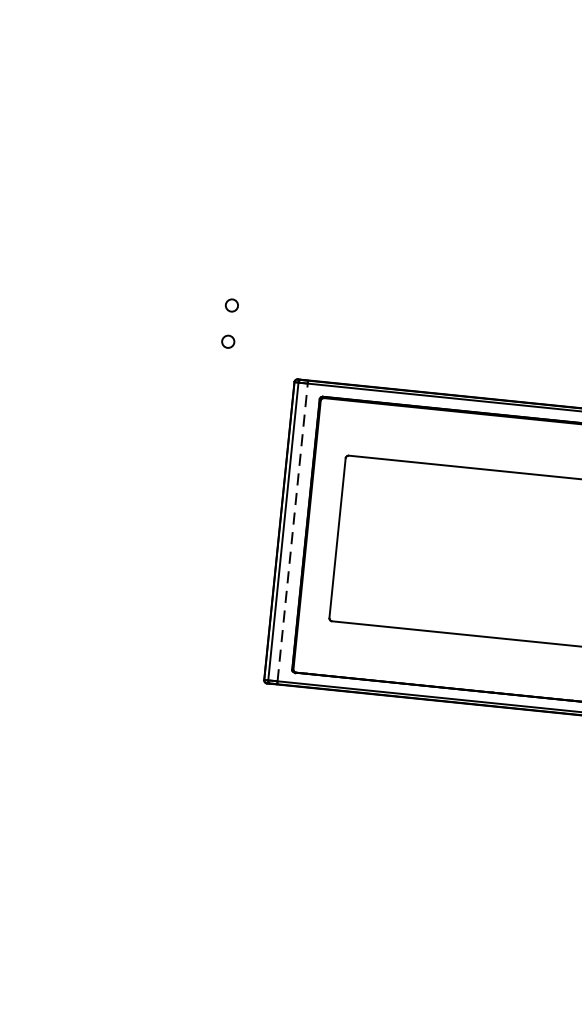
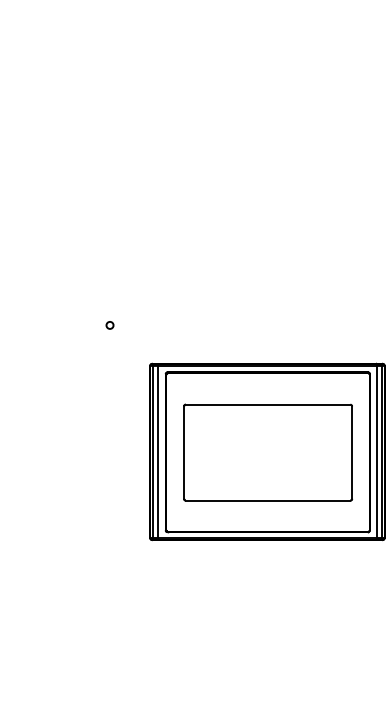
circle: (227, 341) -> (109, 346), removed
line: (293, 531) -> (158, 451), dashed -> solid

